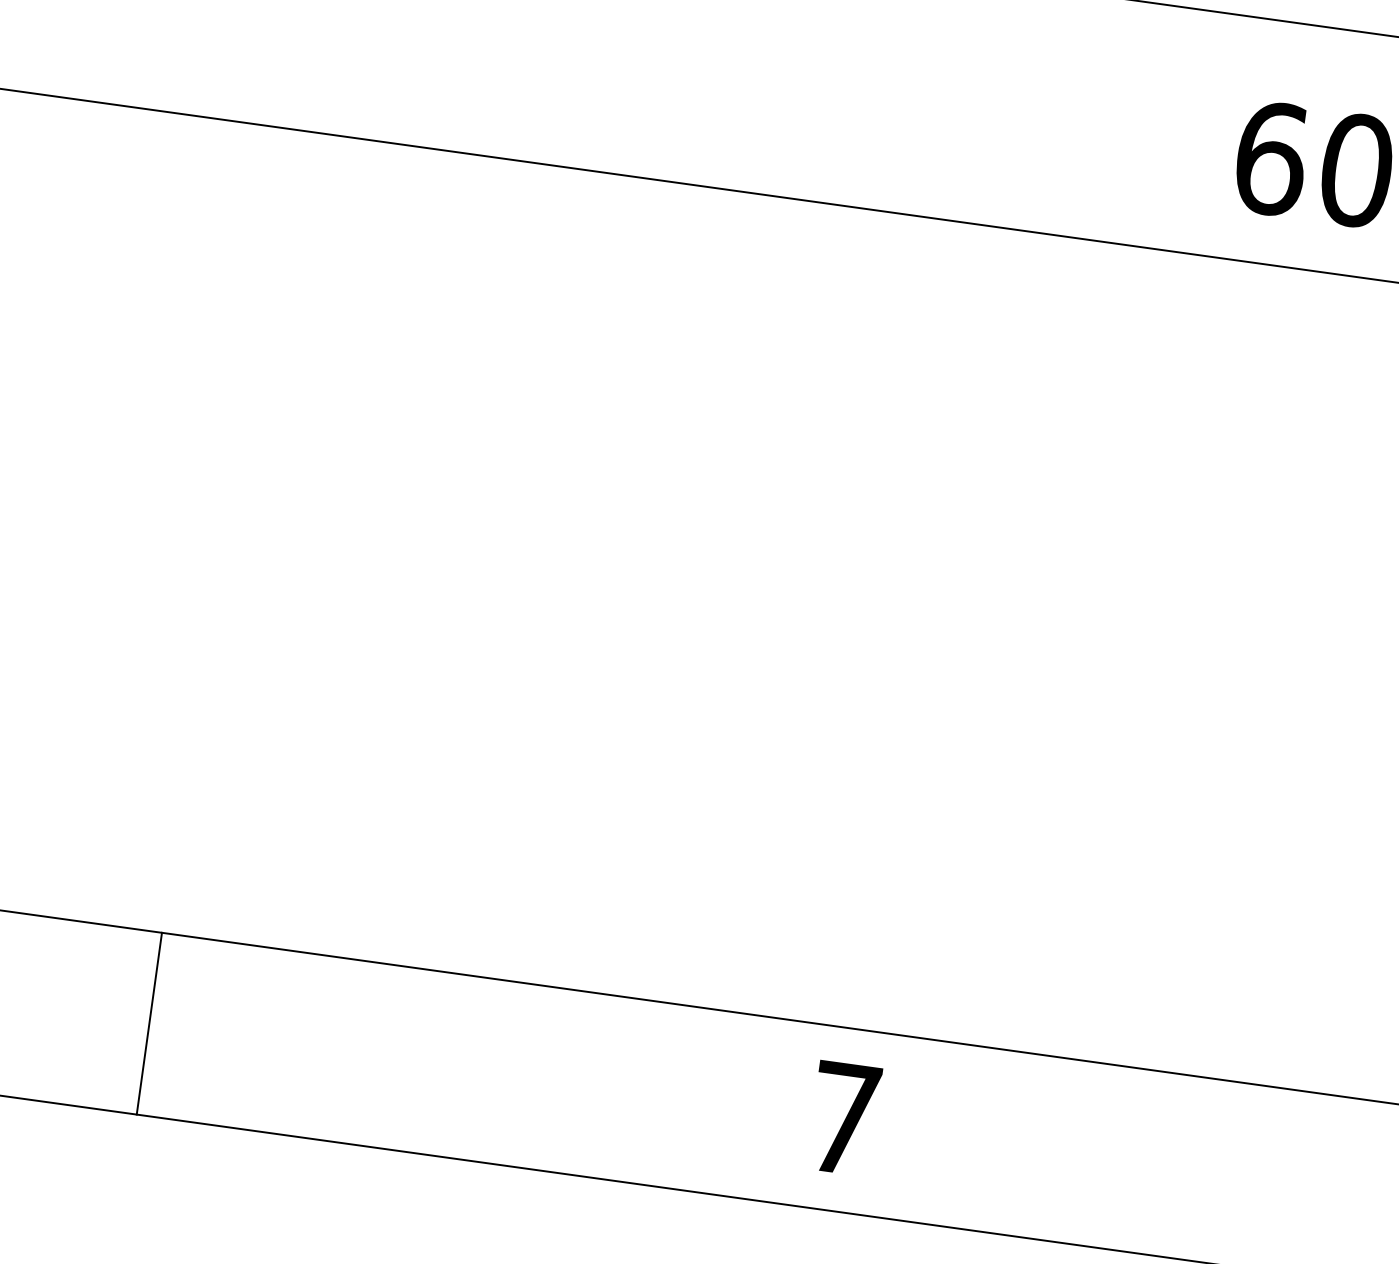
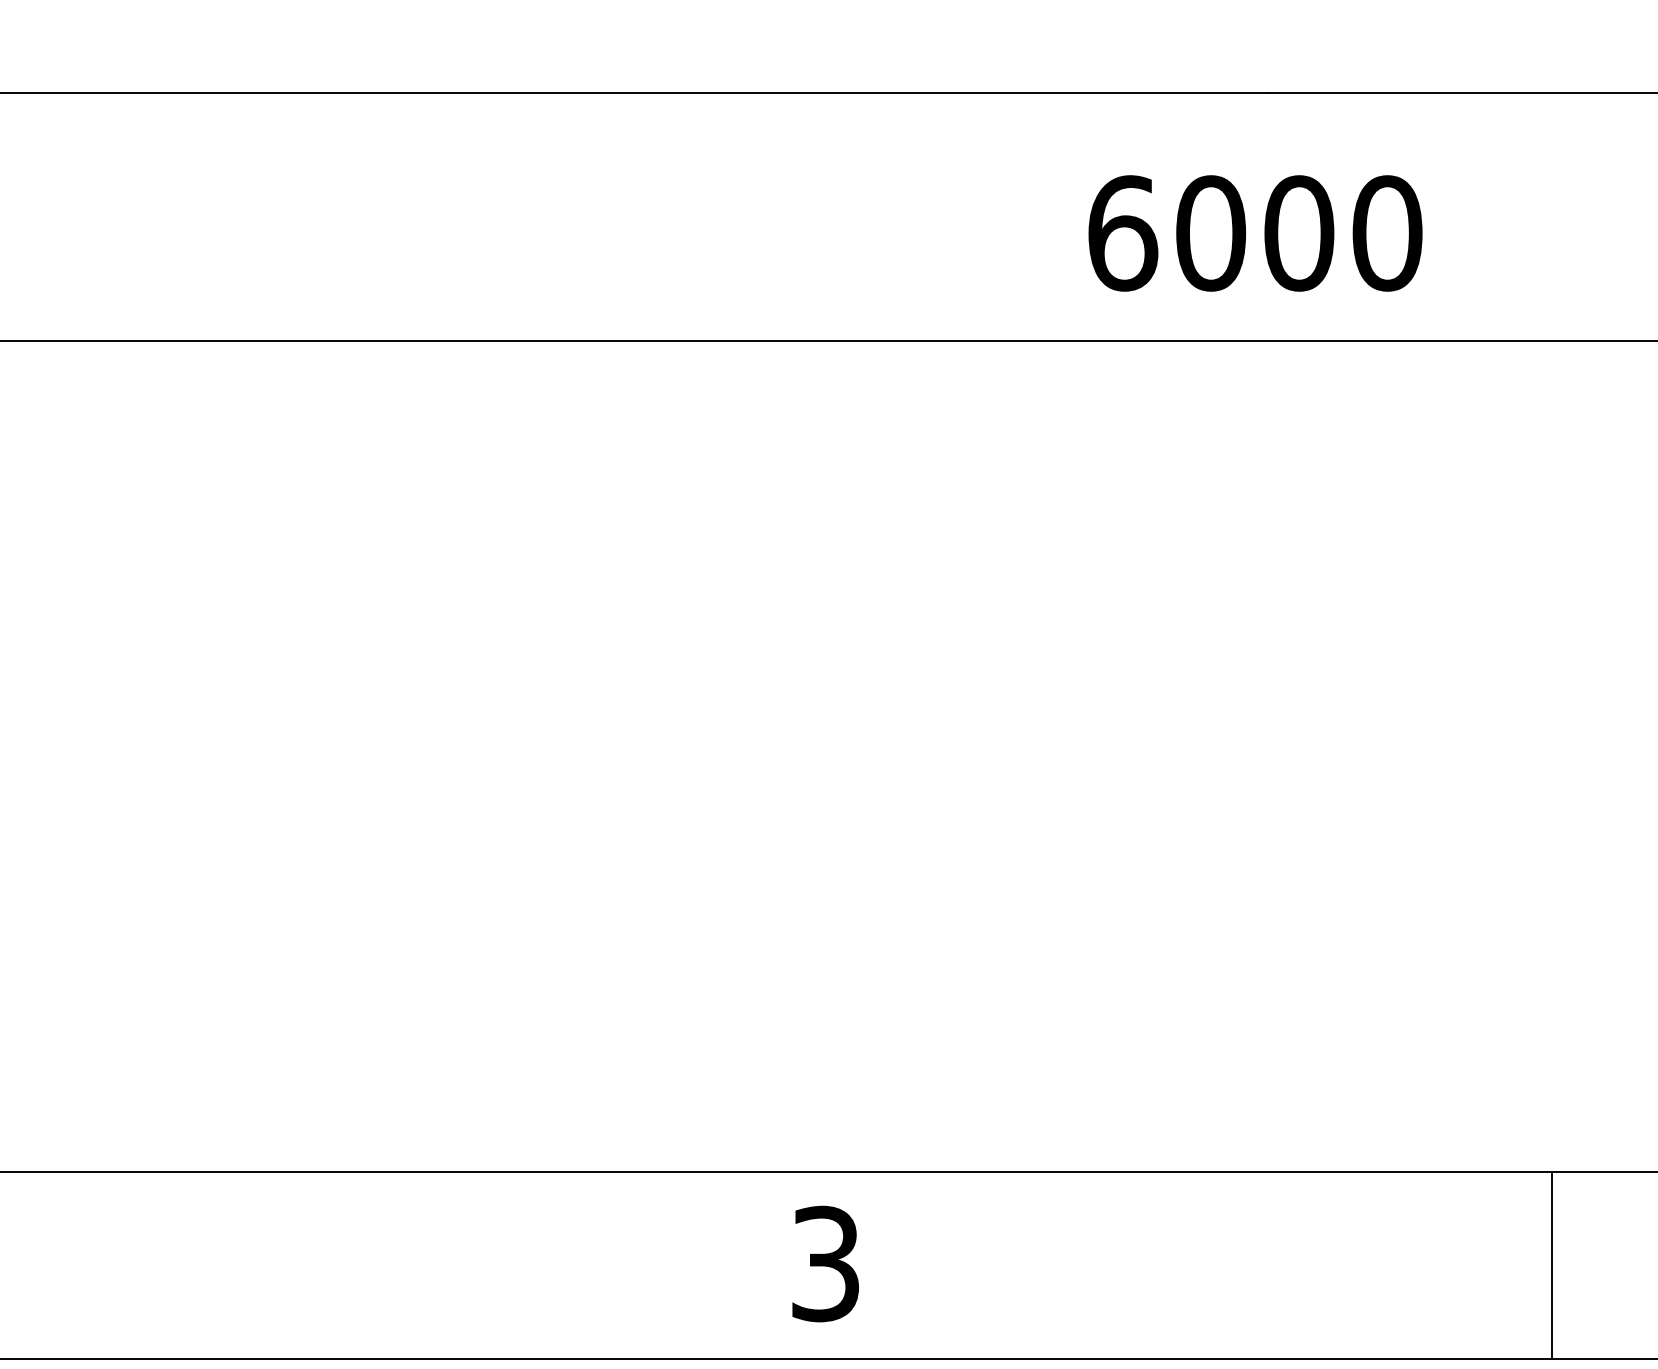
line: (149, 1023) -> (109, 1265), removed
text: (844, 1118) -> (825, 1263), 7 -> 3

